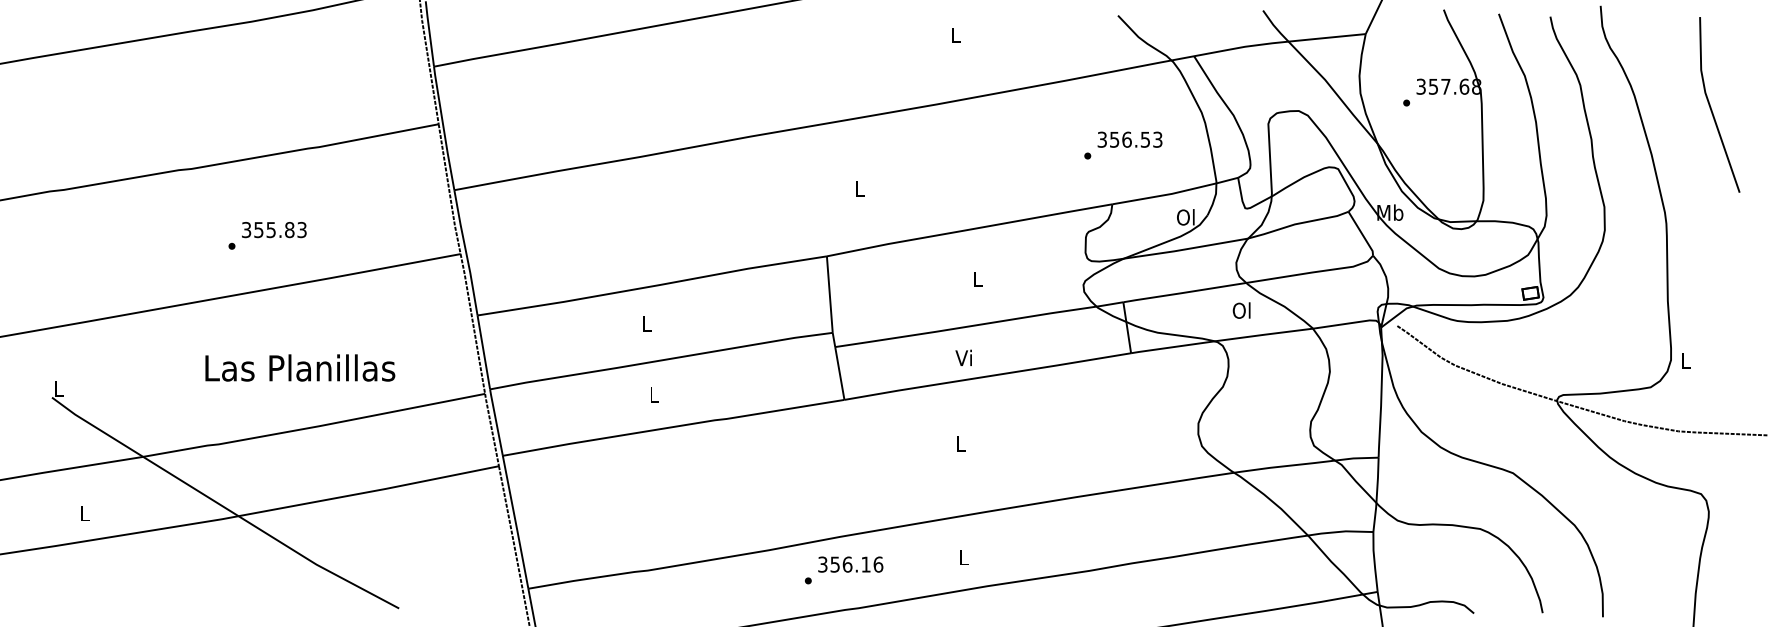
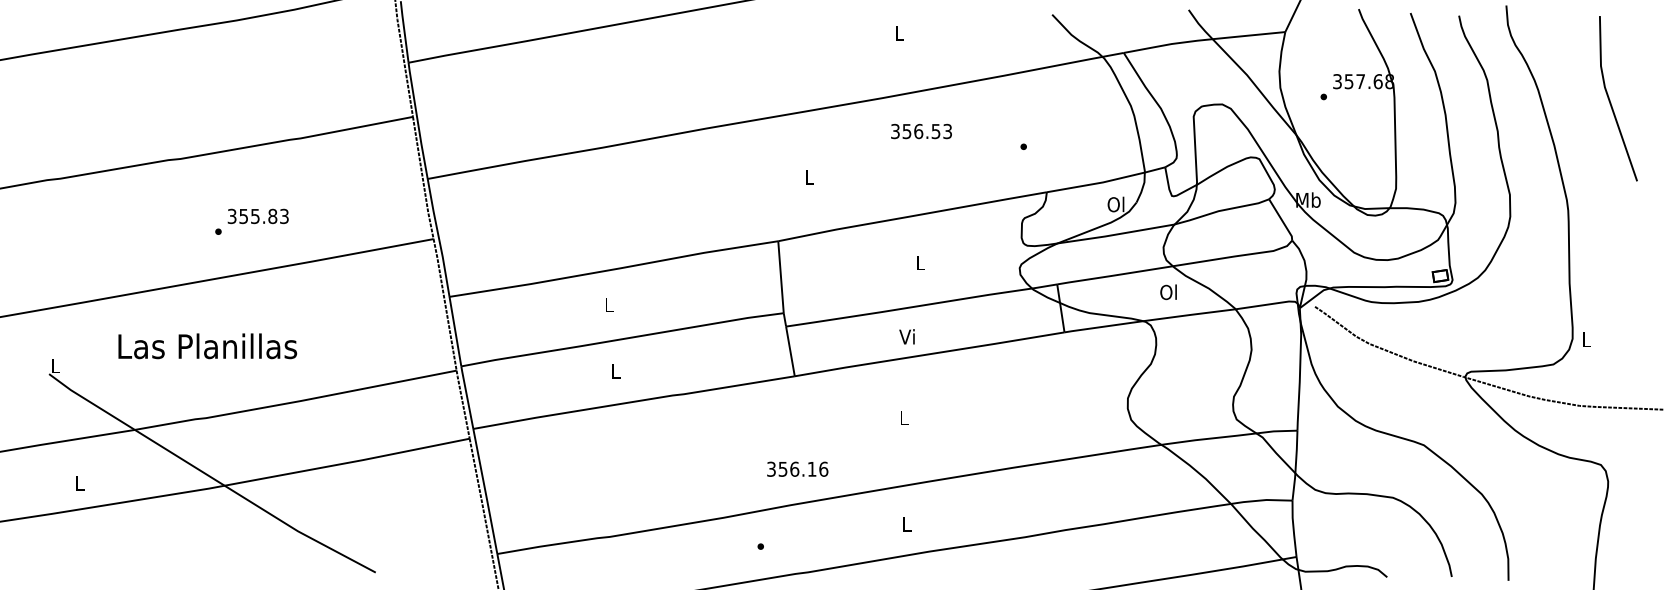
text: (1130, 139) -> (921, 131), moved
text: (300, 368) -> (207, 346), moved
text: (850, 563) -> (797, 468), moved

